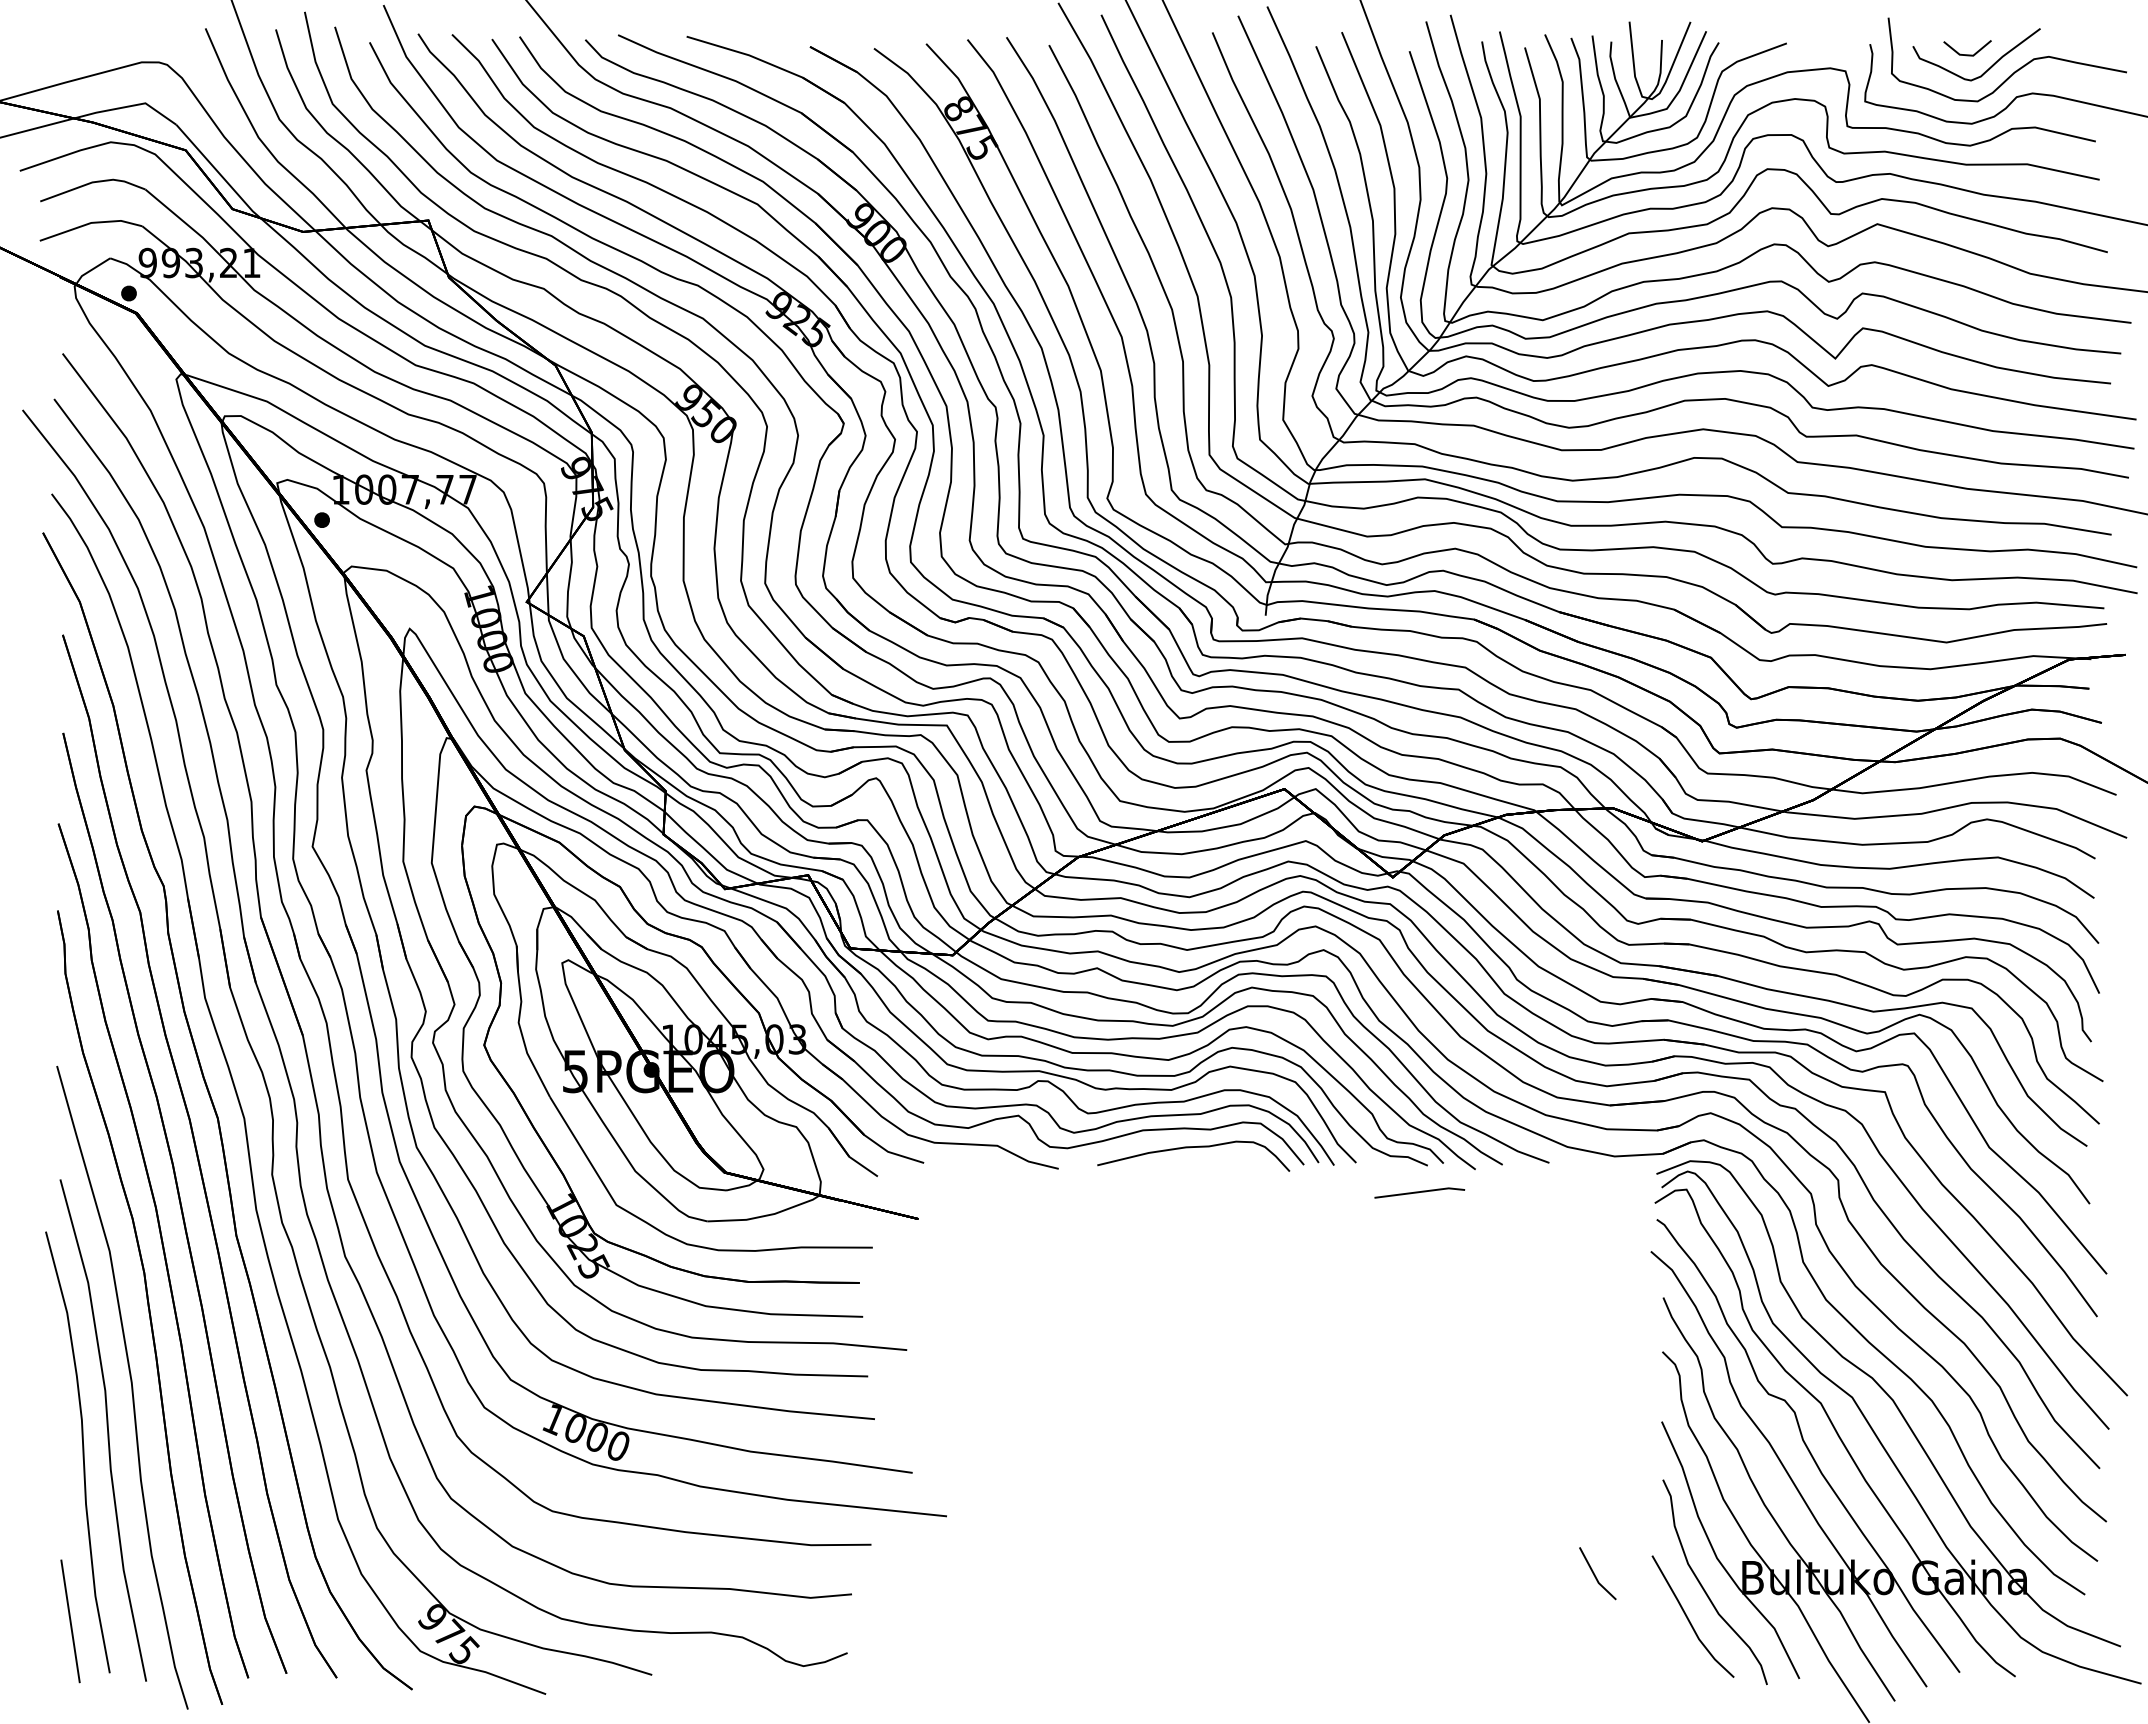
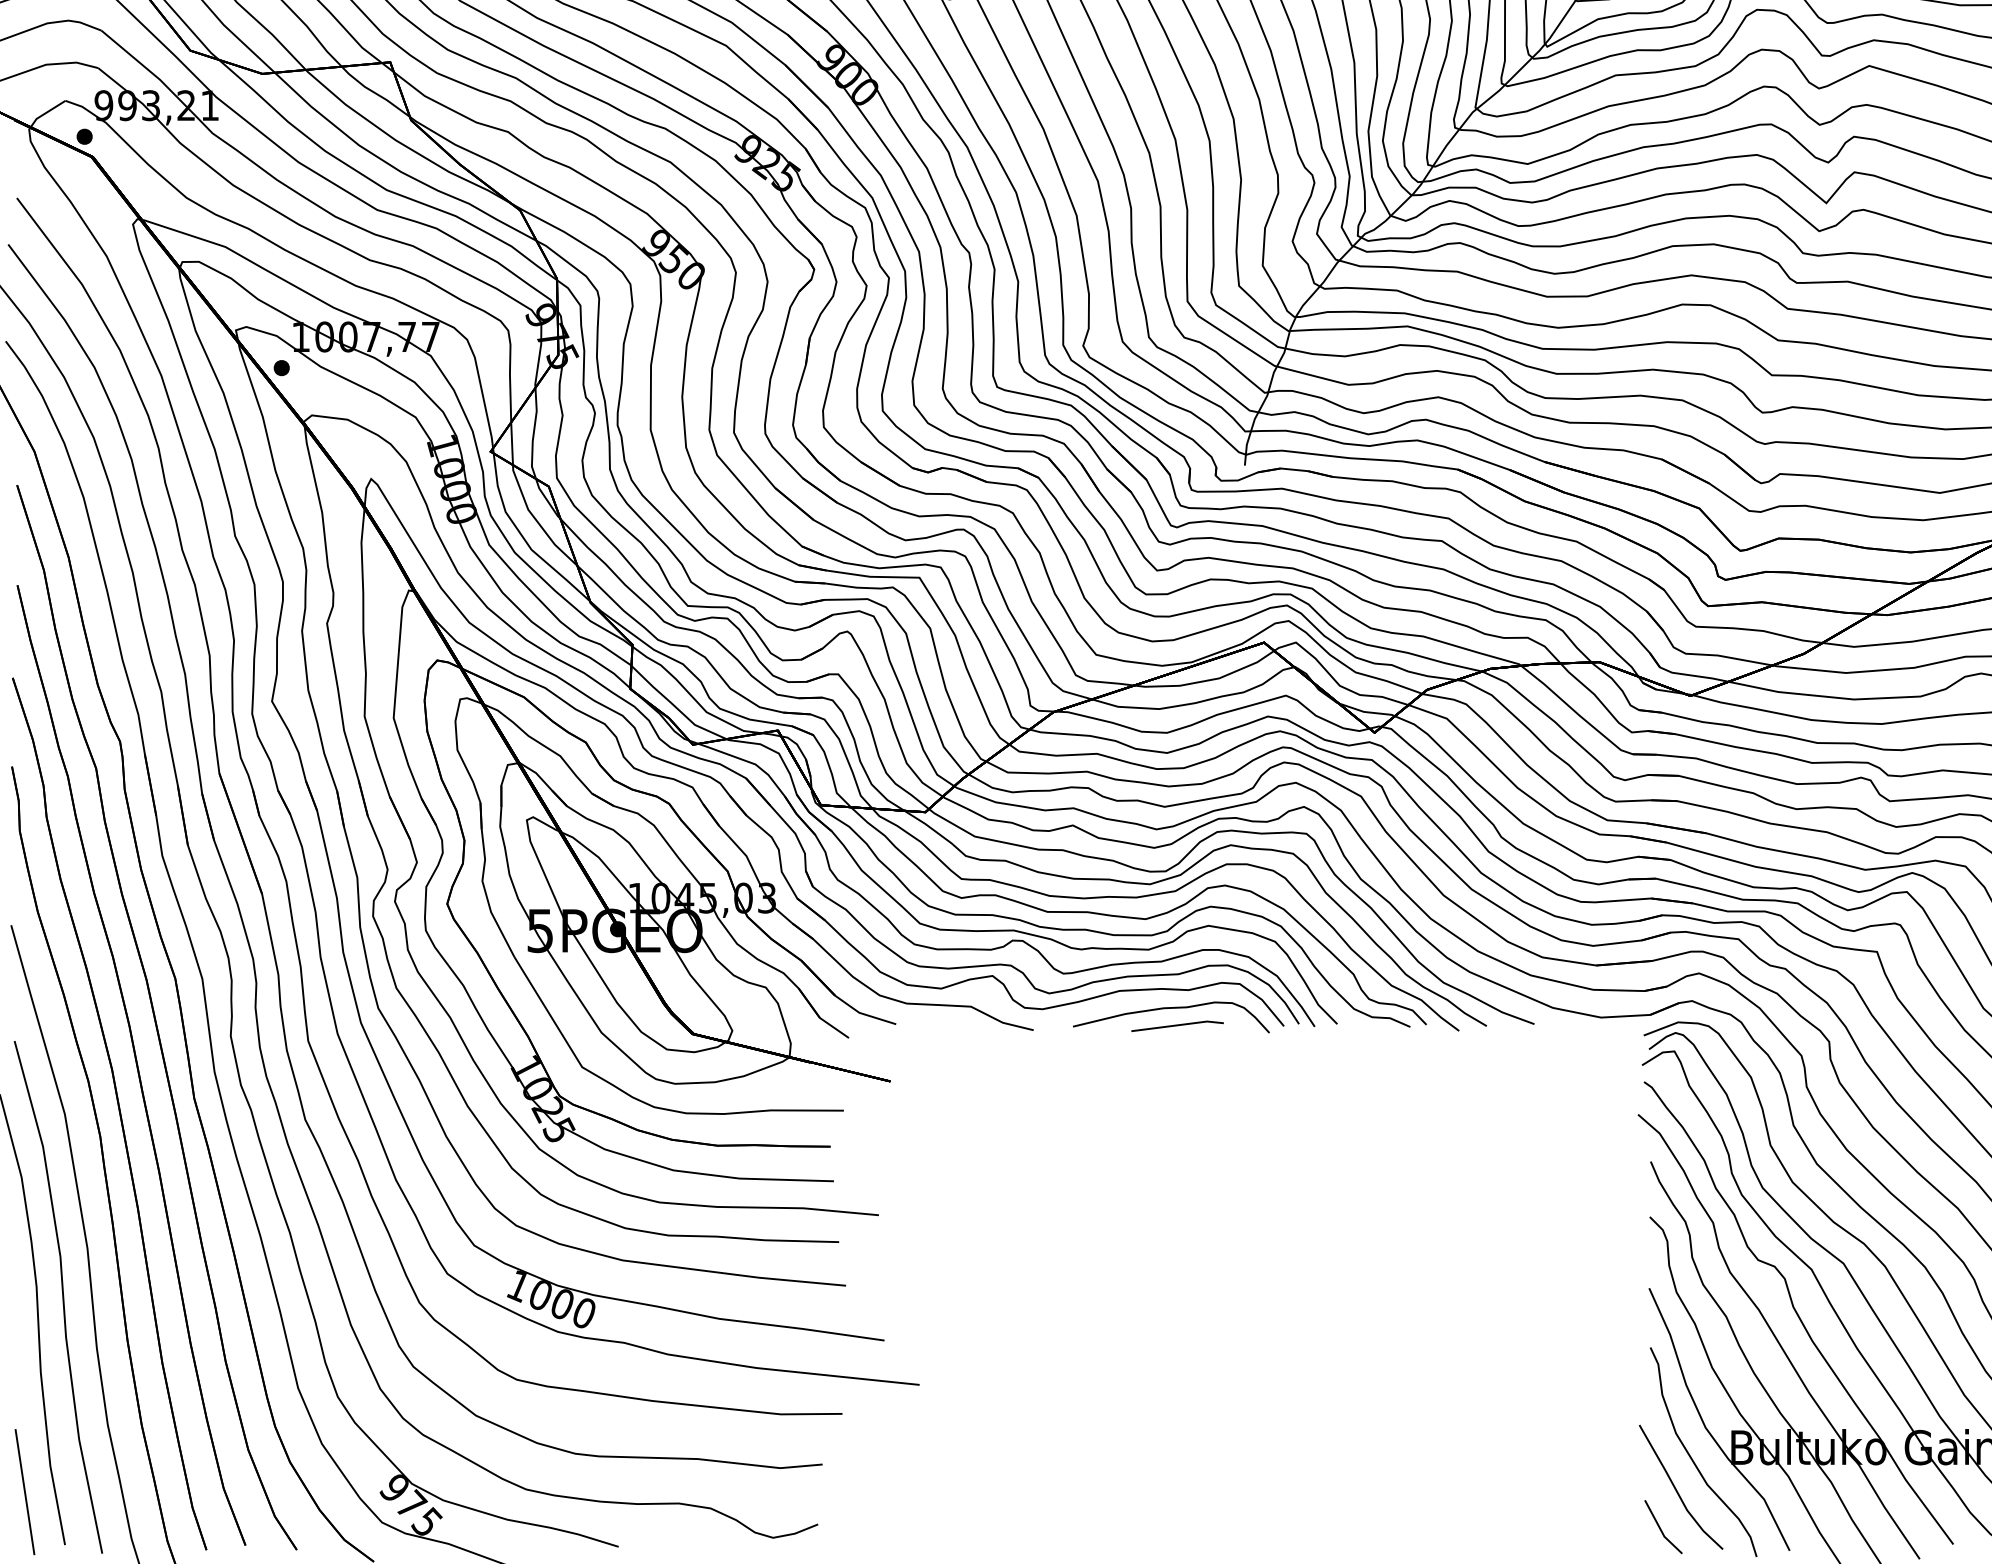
line: (1419, 1192) -> (1177, 1025), moved
line: (1595, 1574) -> (1661, 1527), moved

